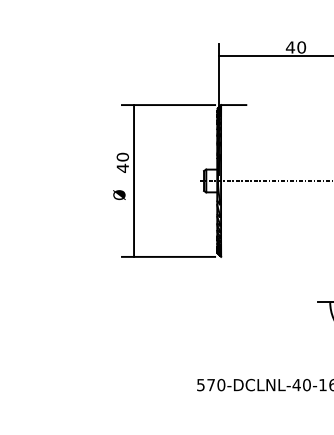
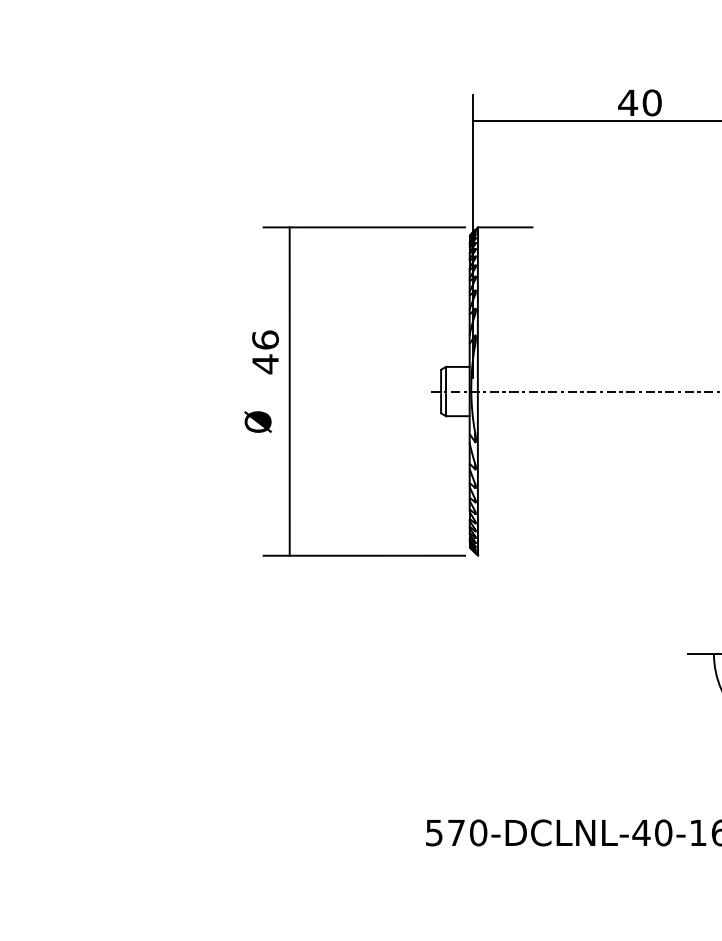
text: (122, 156) -> (264, 338), 40 -> 46

